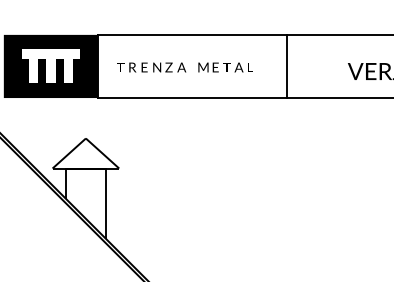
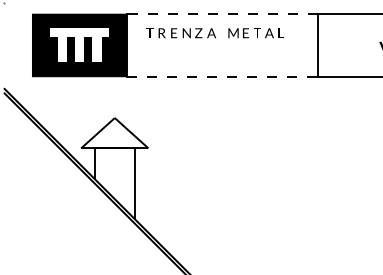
line: (192, 35) -> (222, 14), solid -> dashed
text: (184, 67) -> (214, 33), moved
line: (193, 97) -> (223, 76), solid -> dashed

